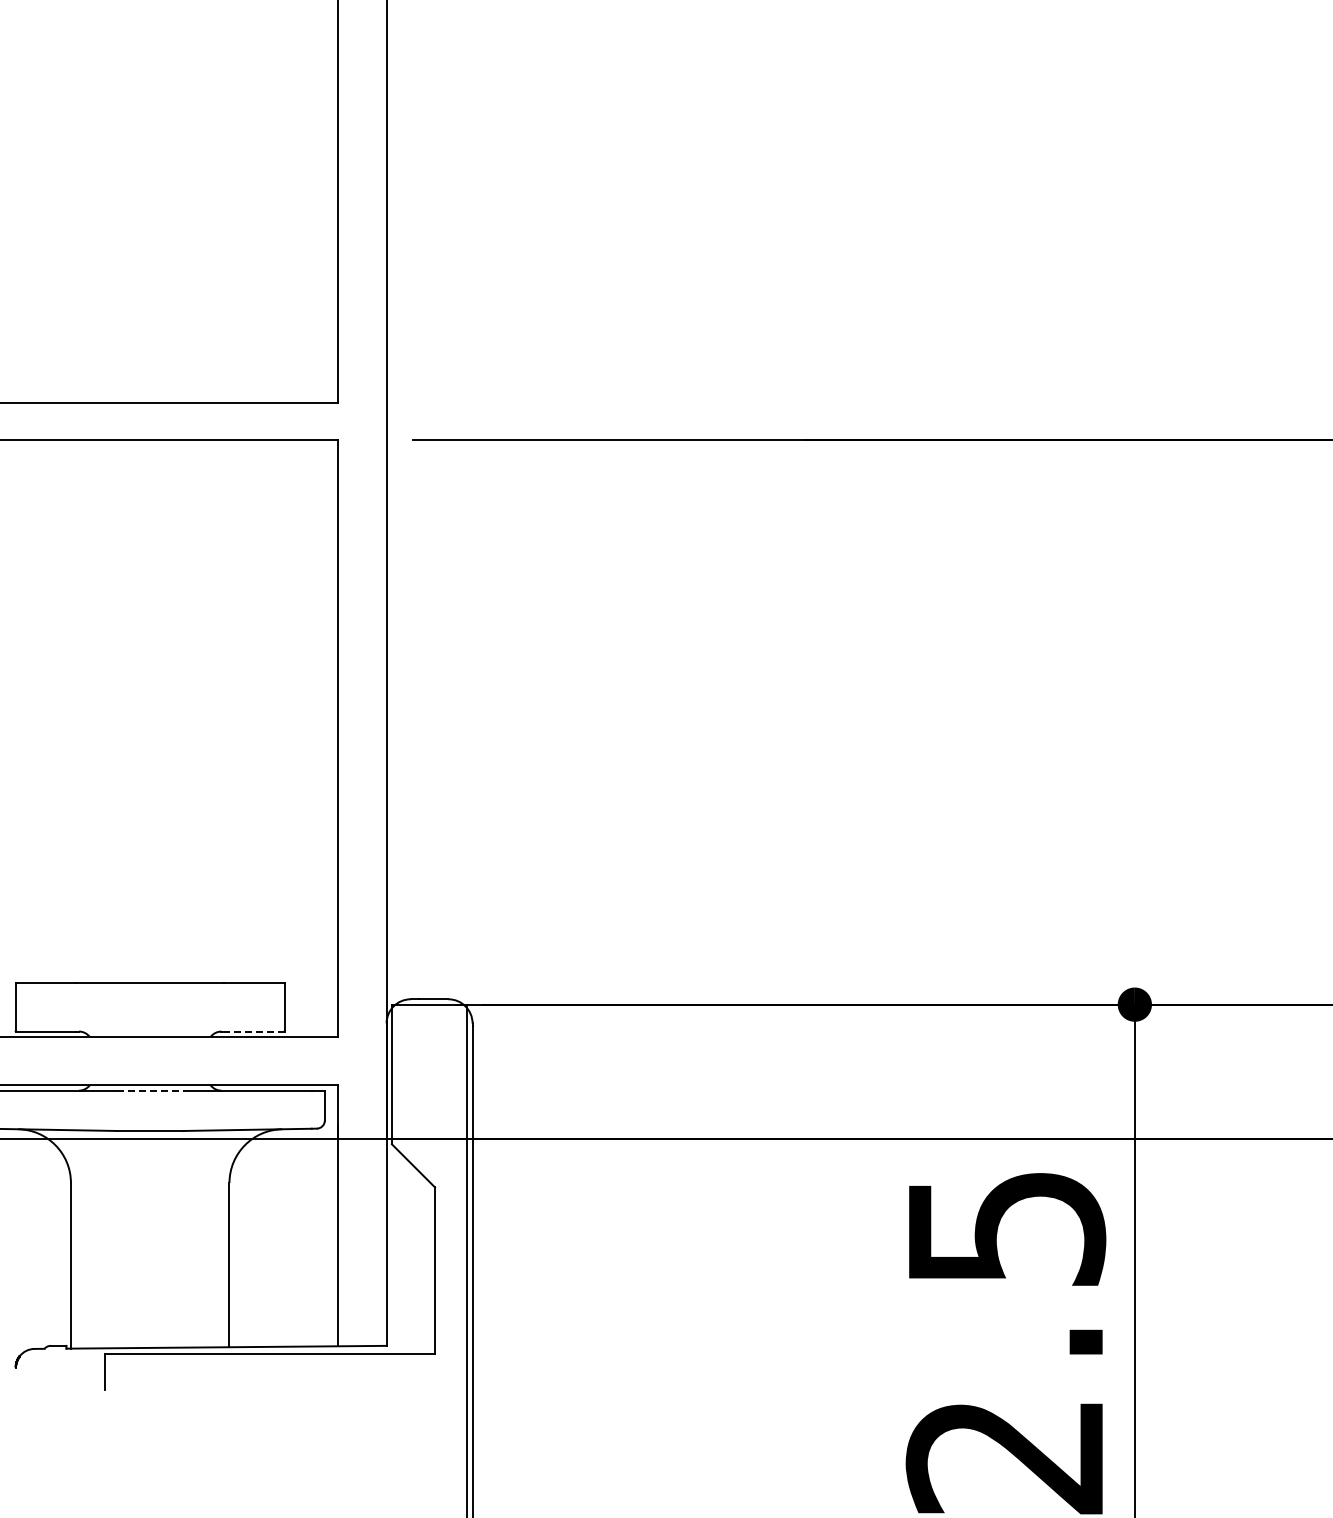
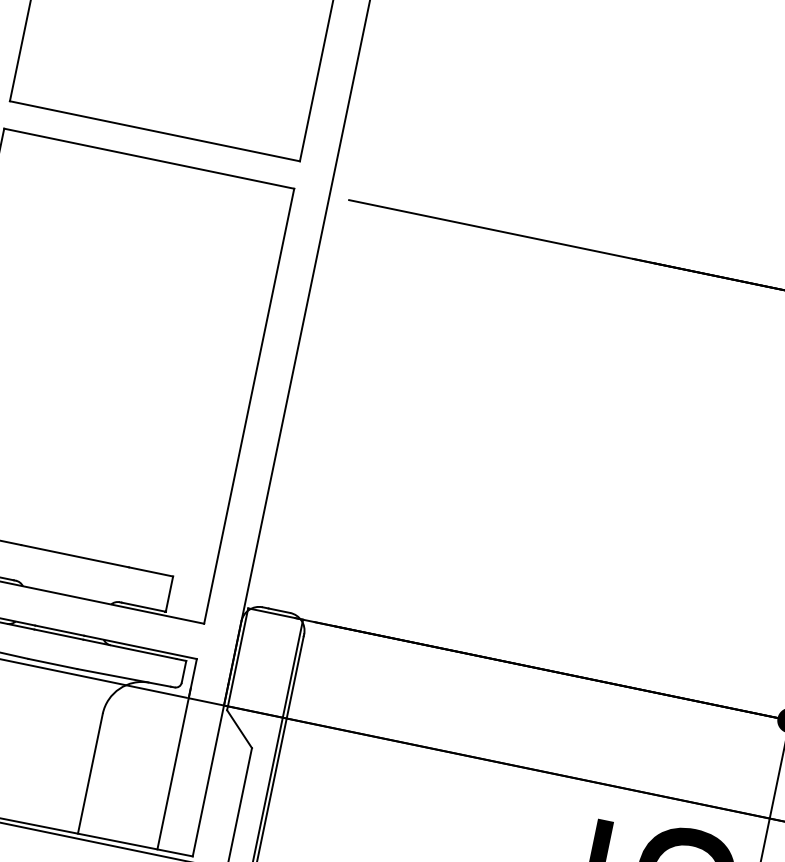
line: (253, 1031) -> (143, 607), dashed -> solid
line: (150, 1090) -> (59, 634), dashed -> solid

